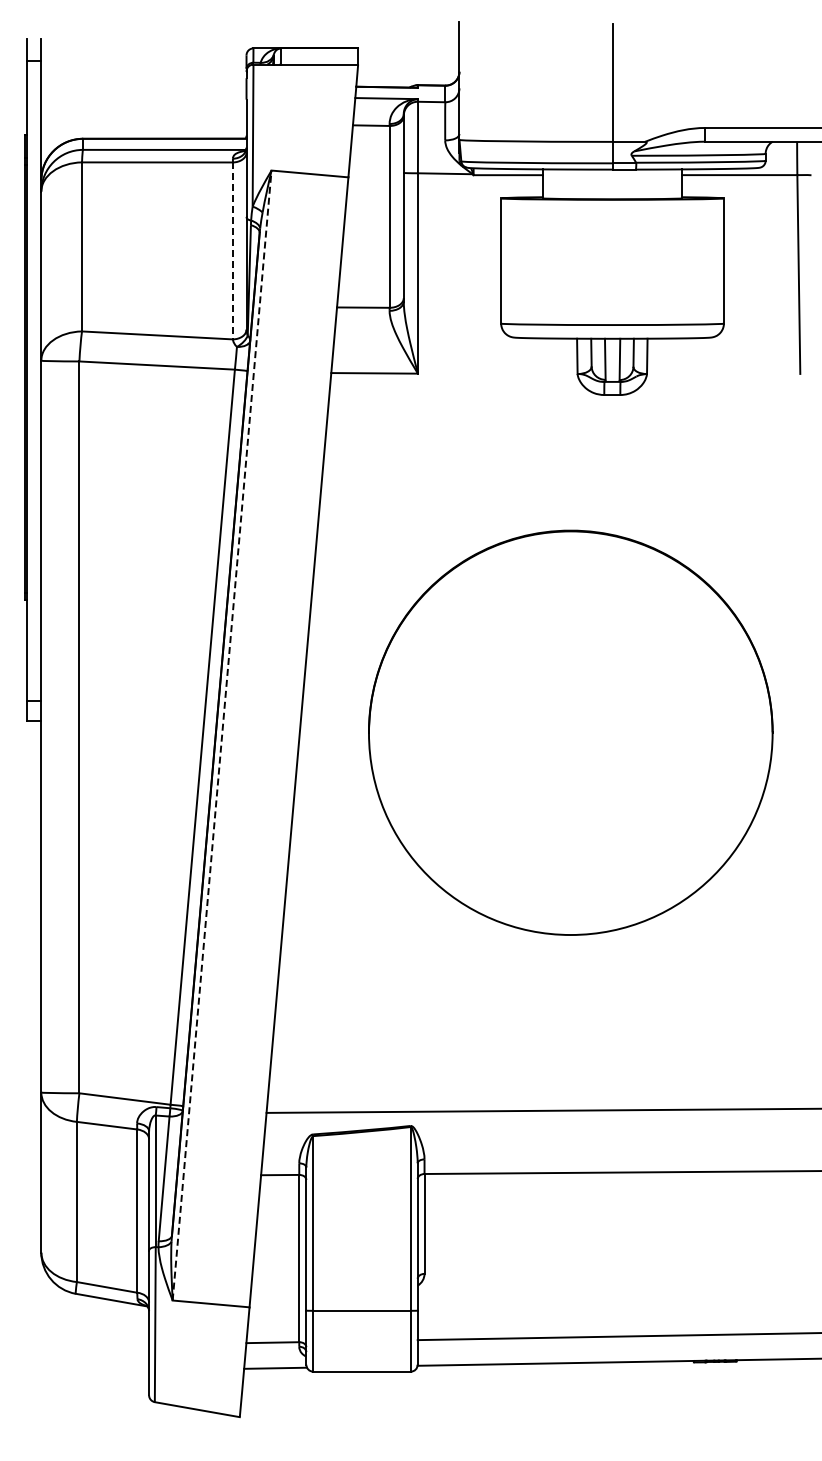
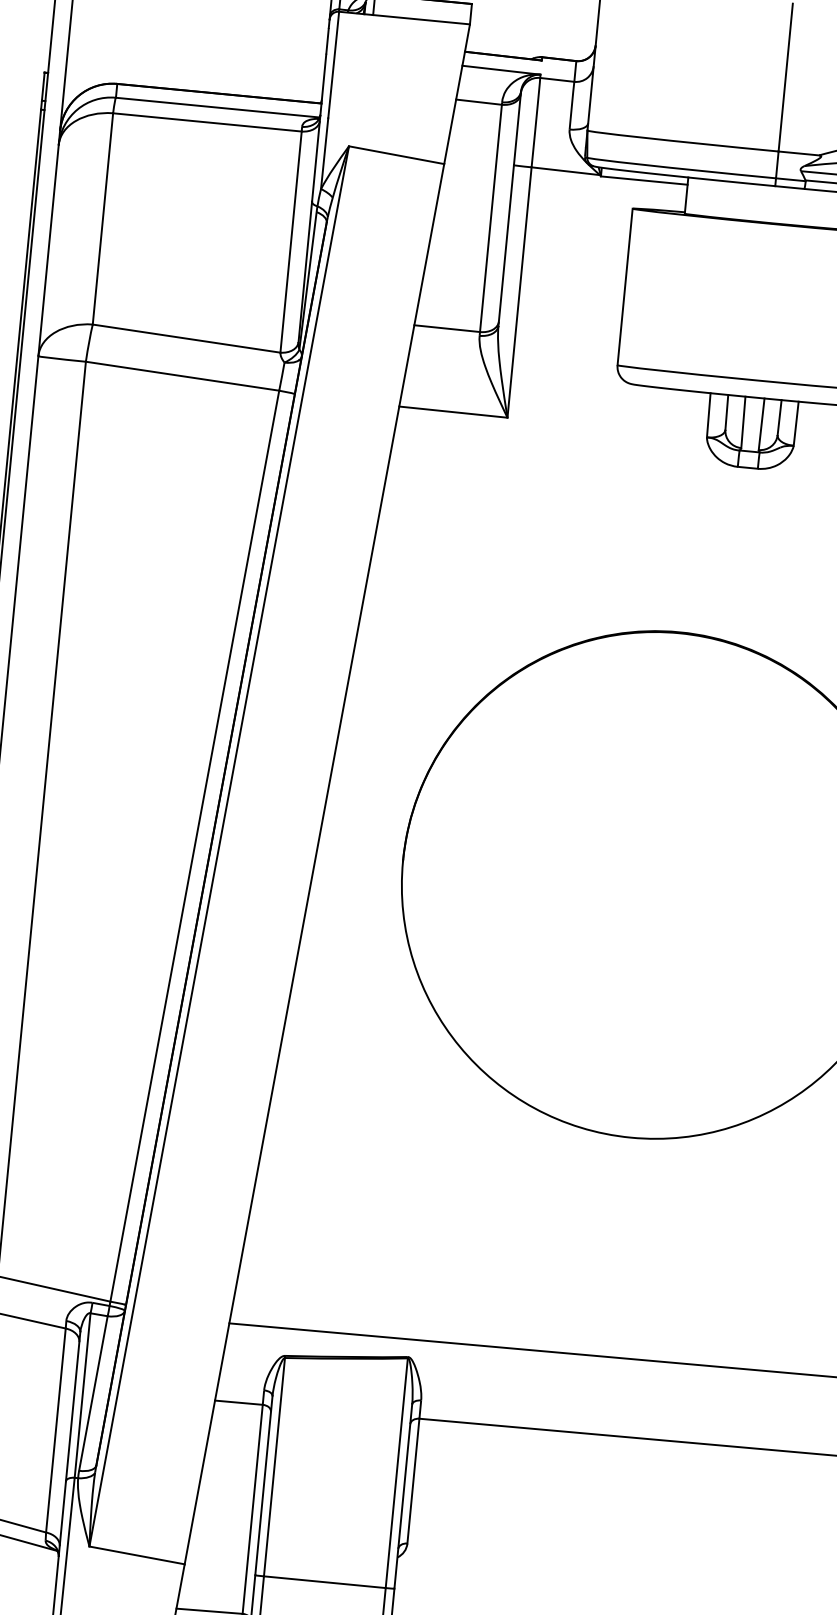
line: (232, 251) -> (290, 242), dashed -> solid
line: (222, 735) -> (219, 846), dashed -> solid

